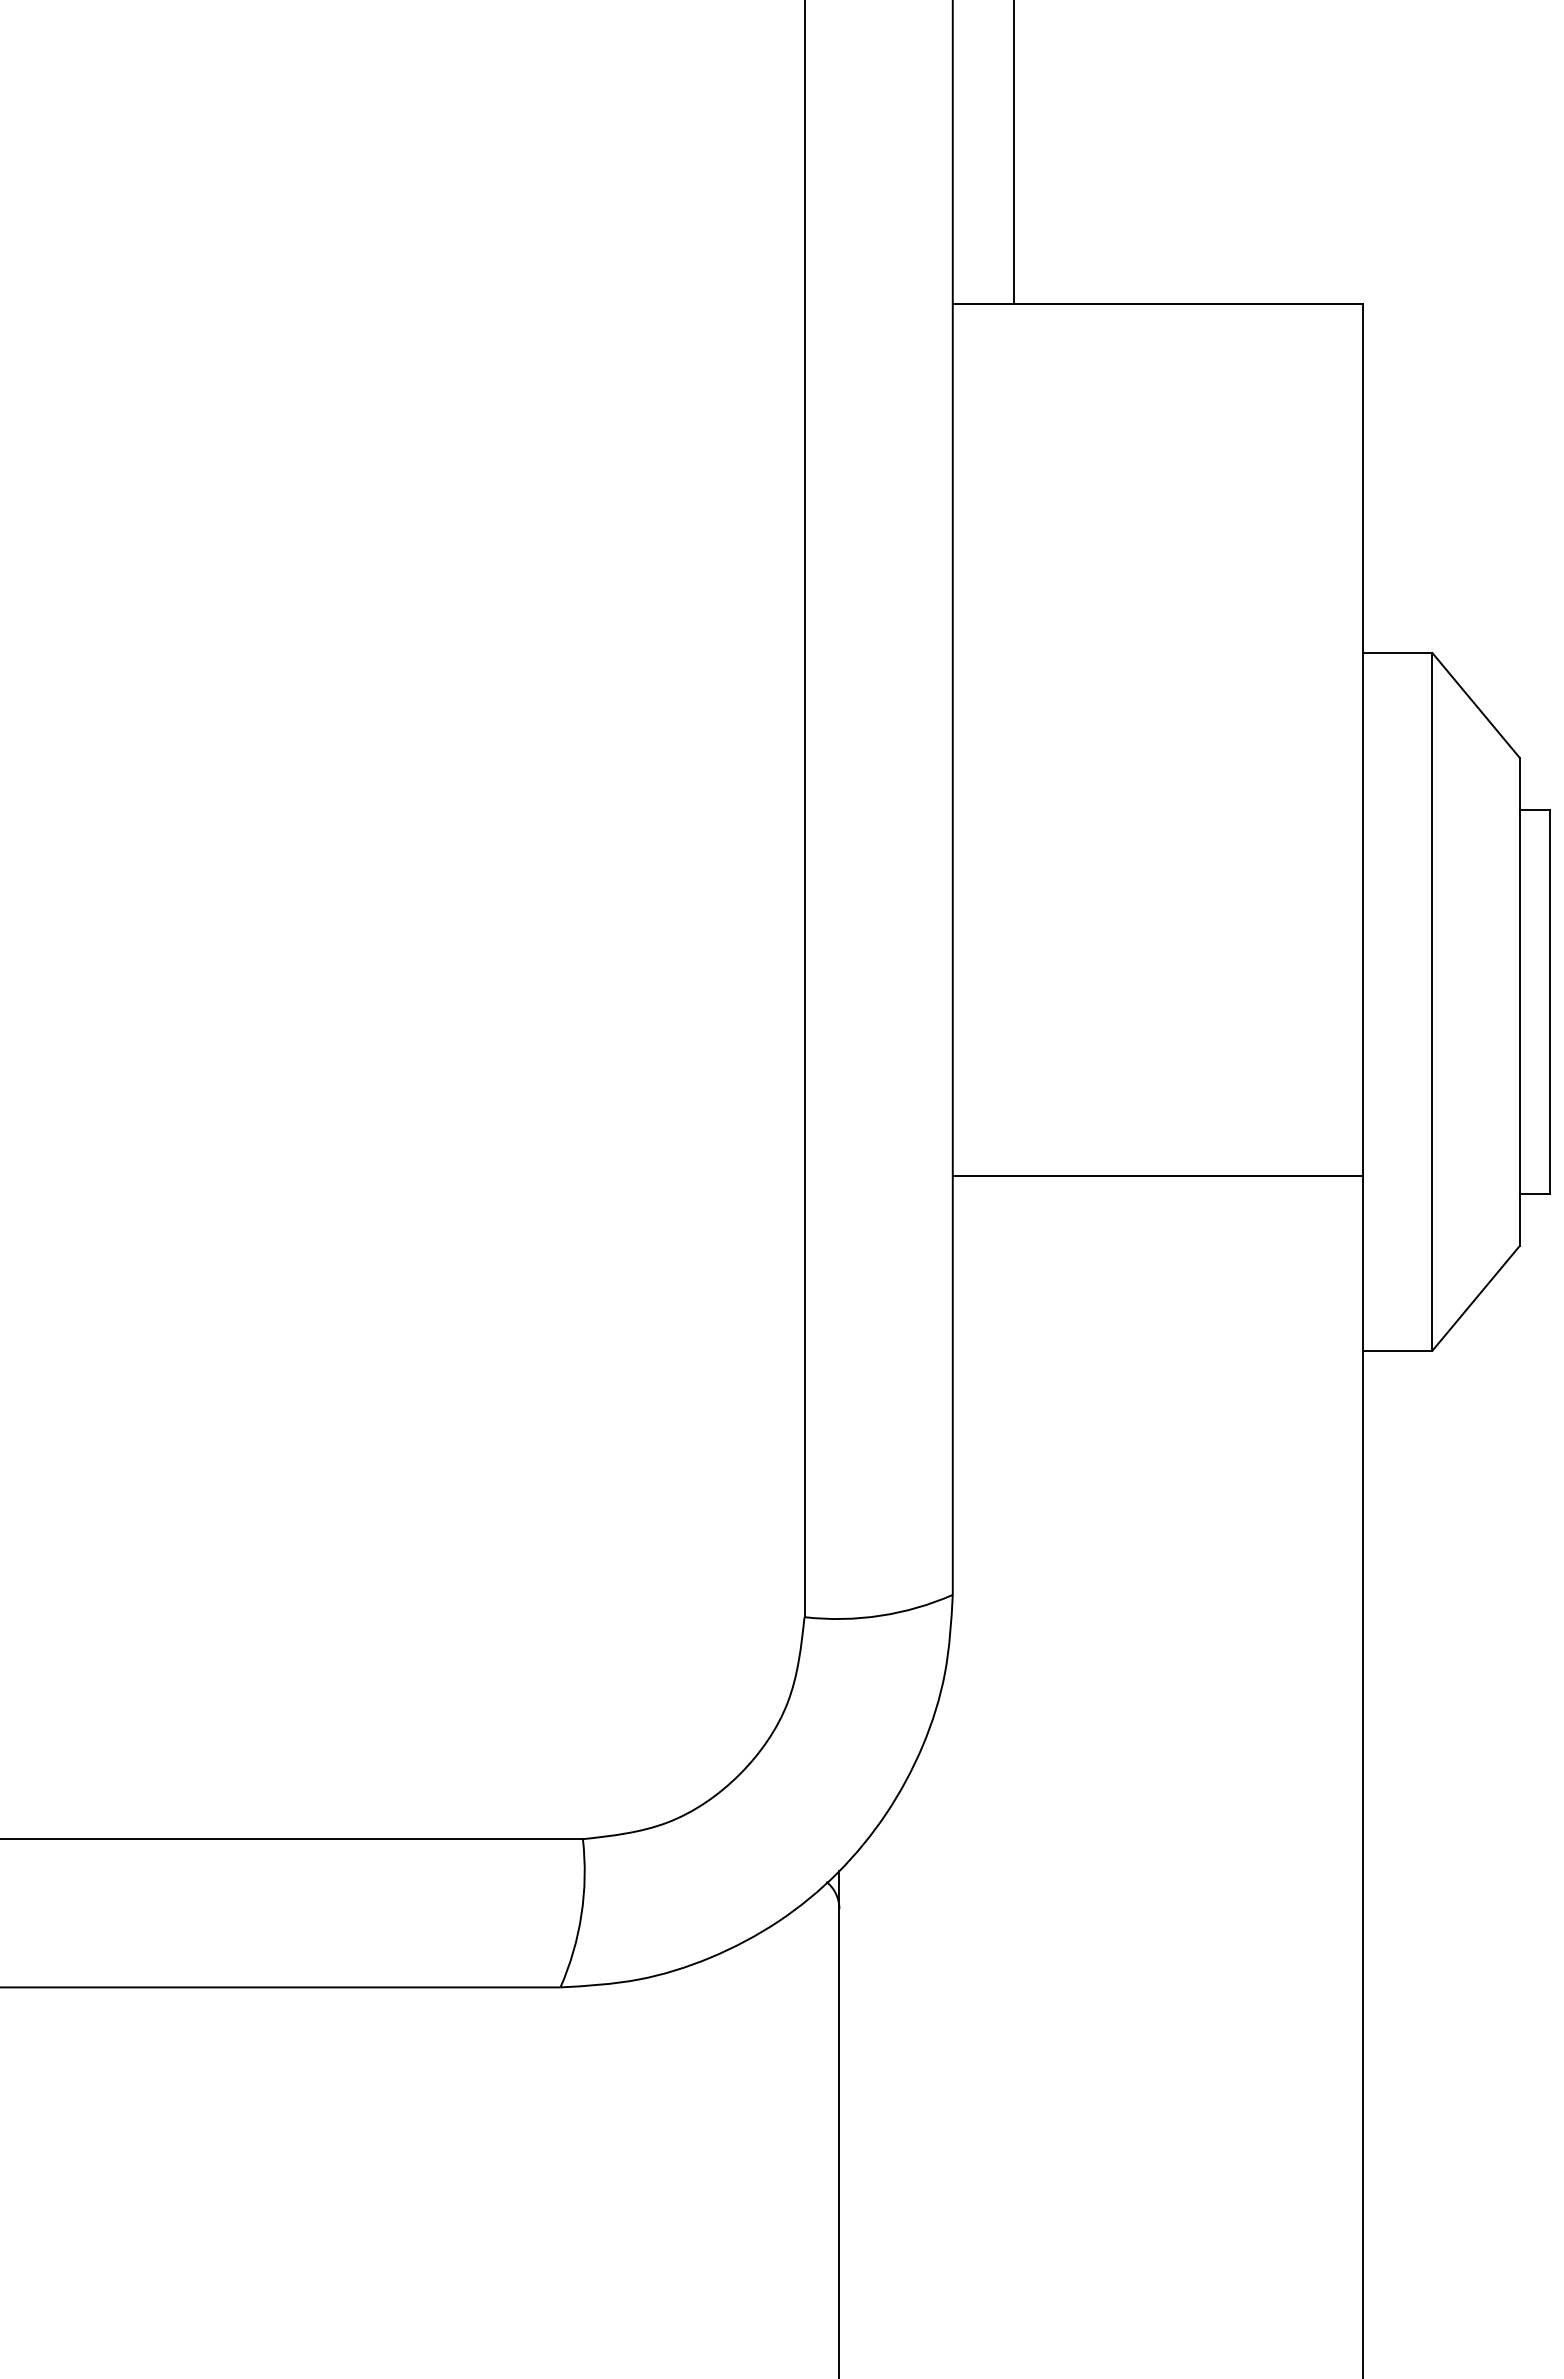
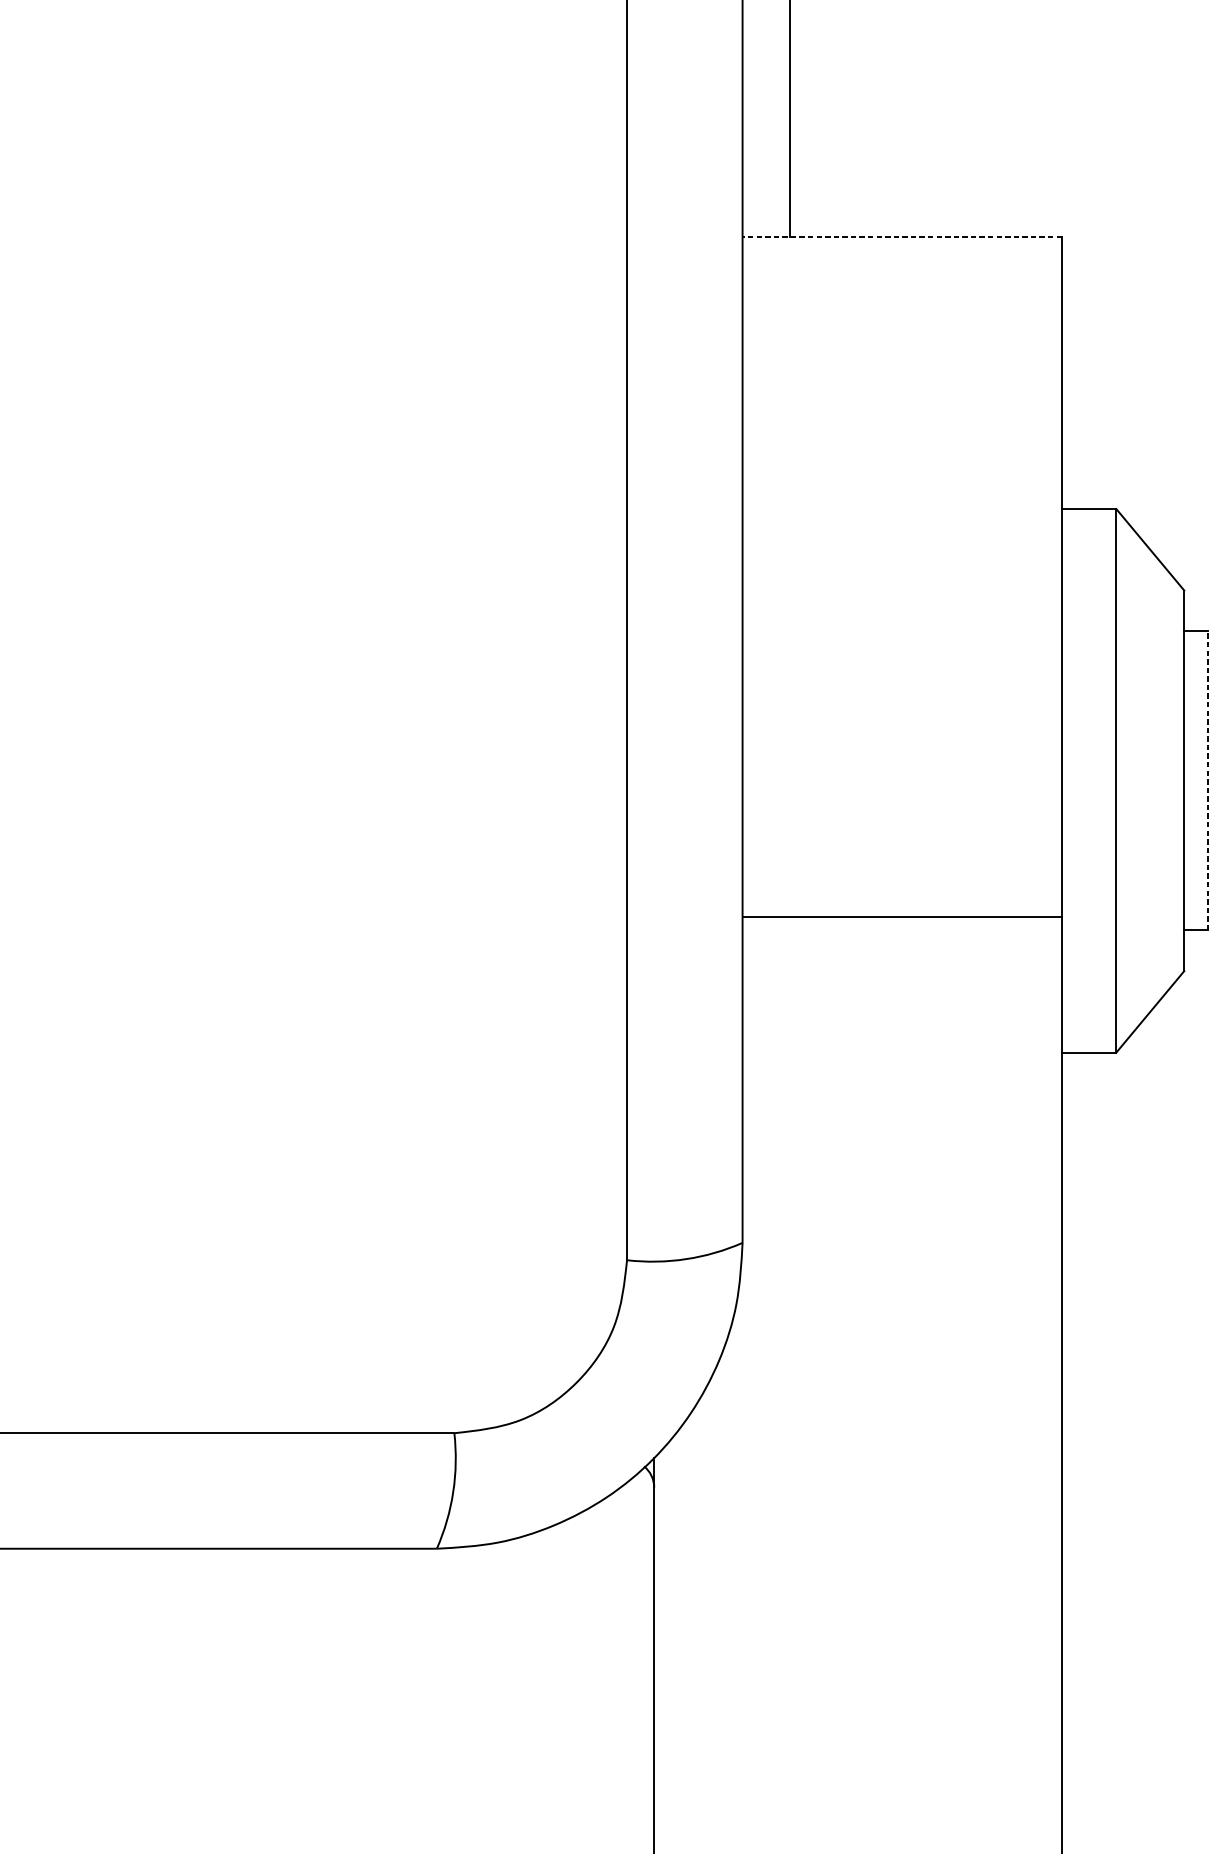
line: (1157, 304) -> (902, 237), solid -> dashed
line: (1550, 1001) -> (1208, 780), solid -> dashed

